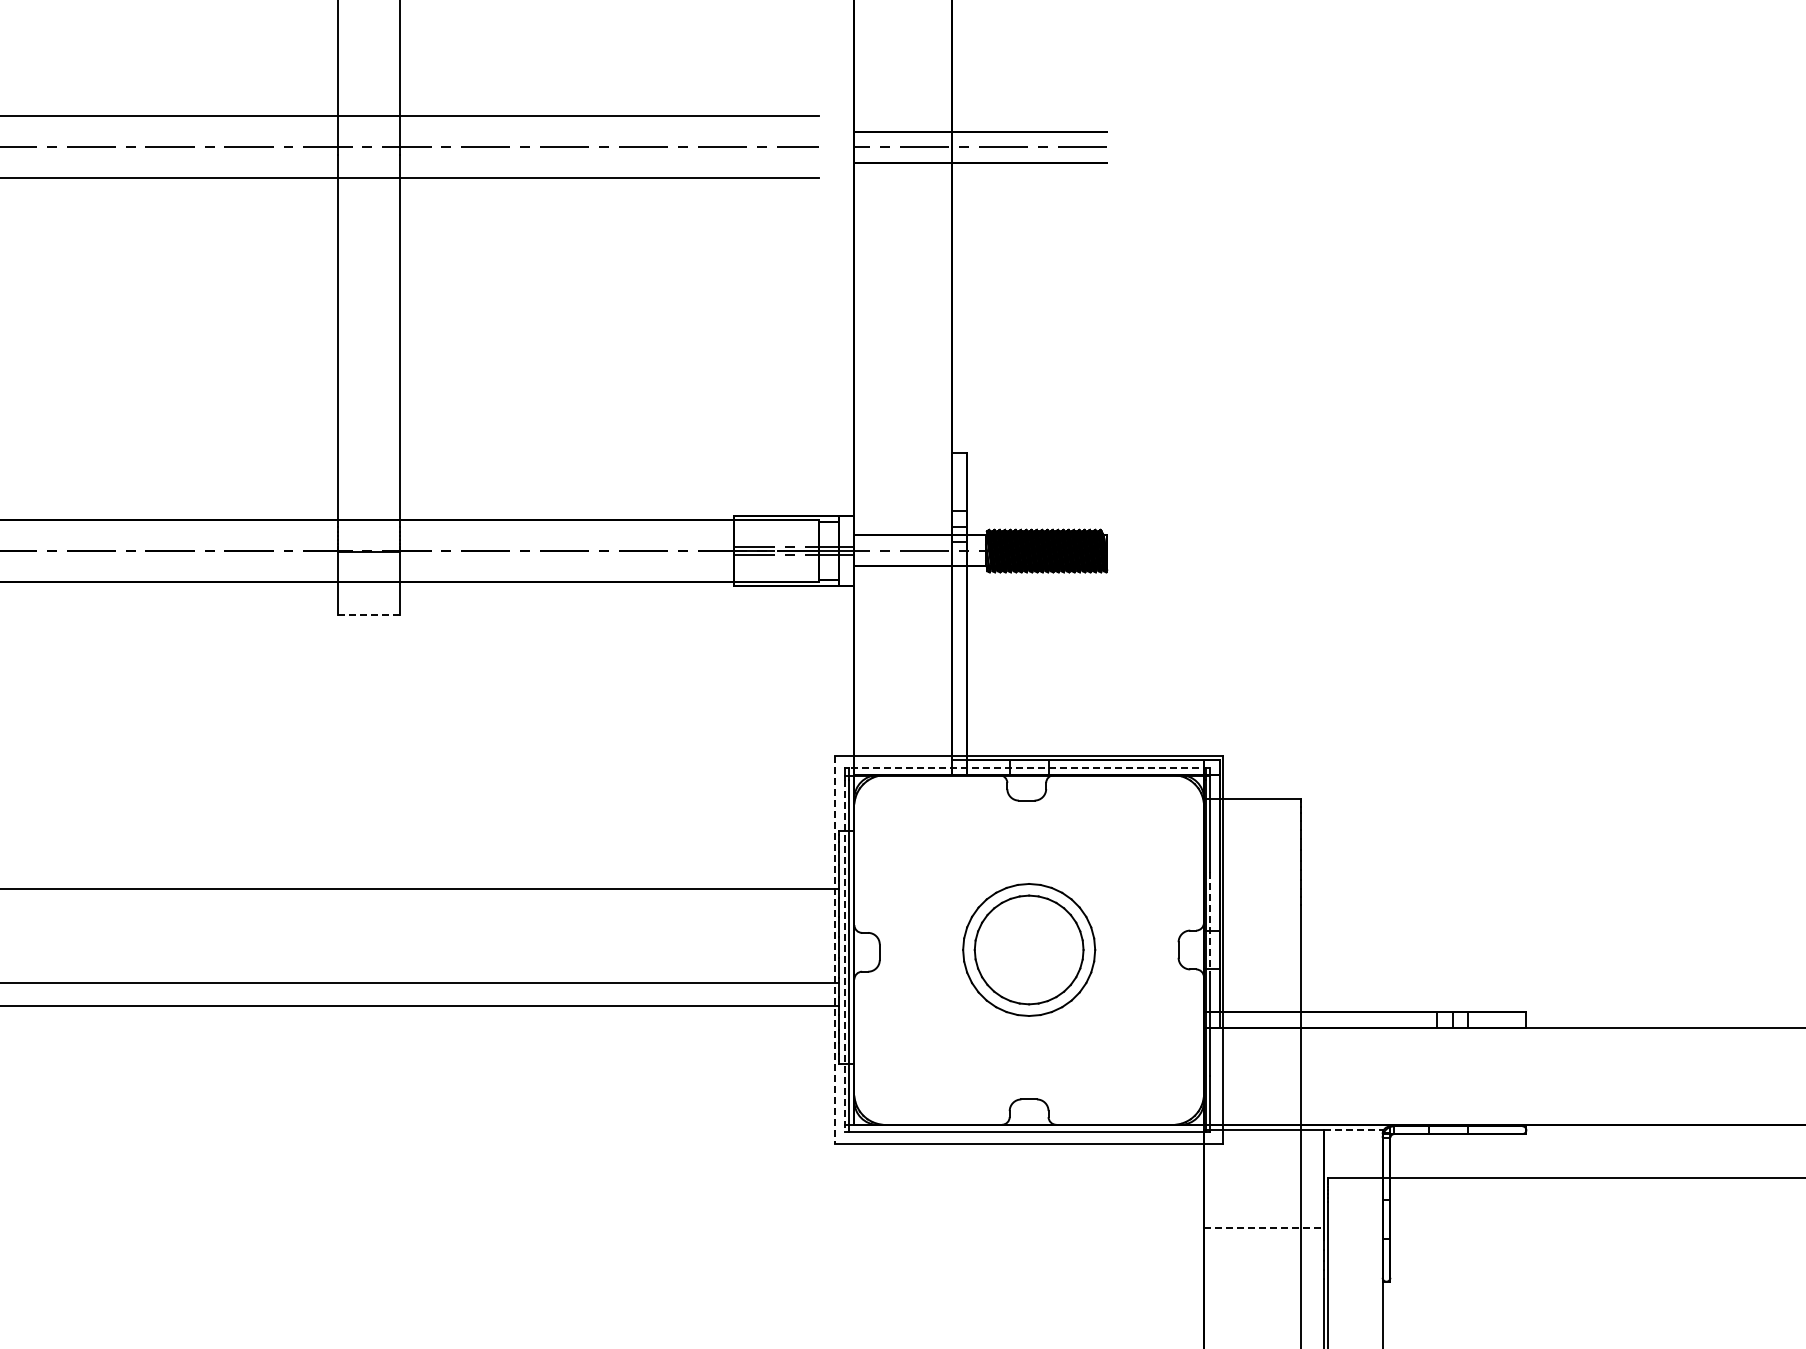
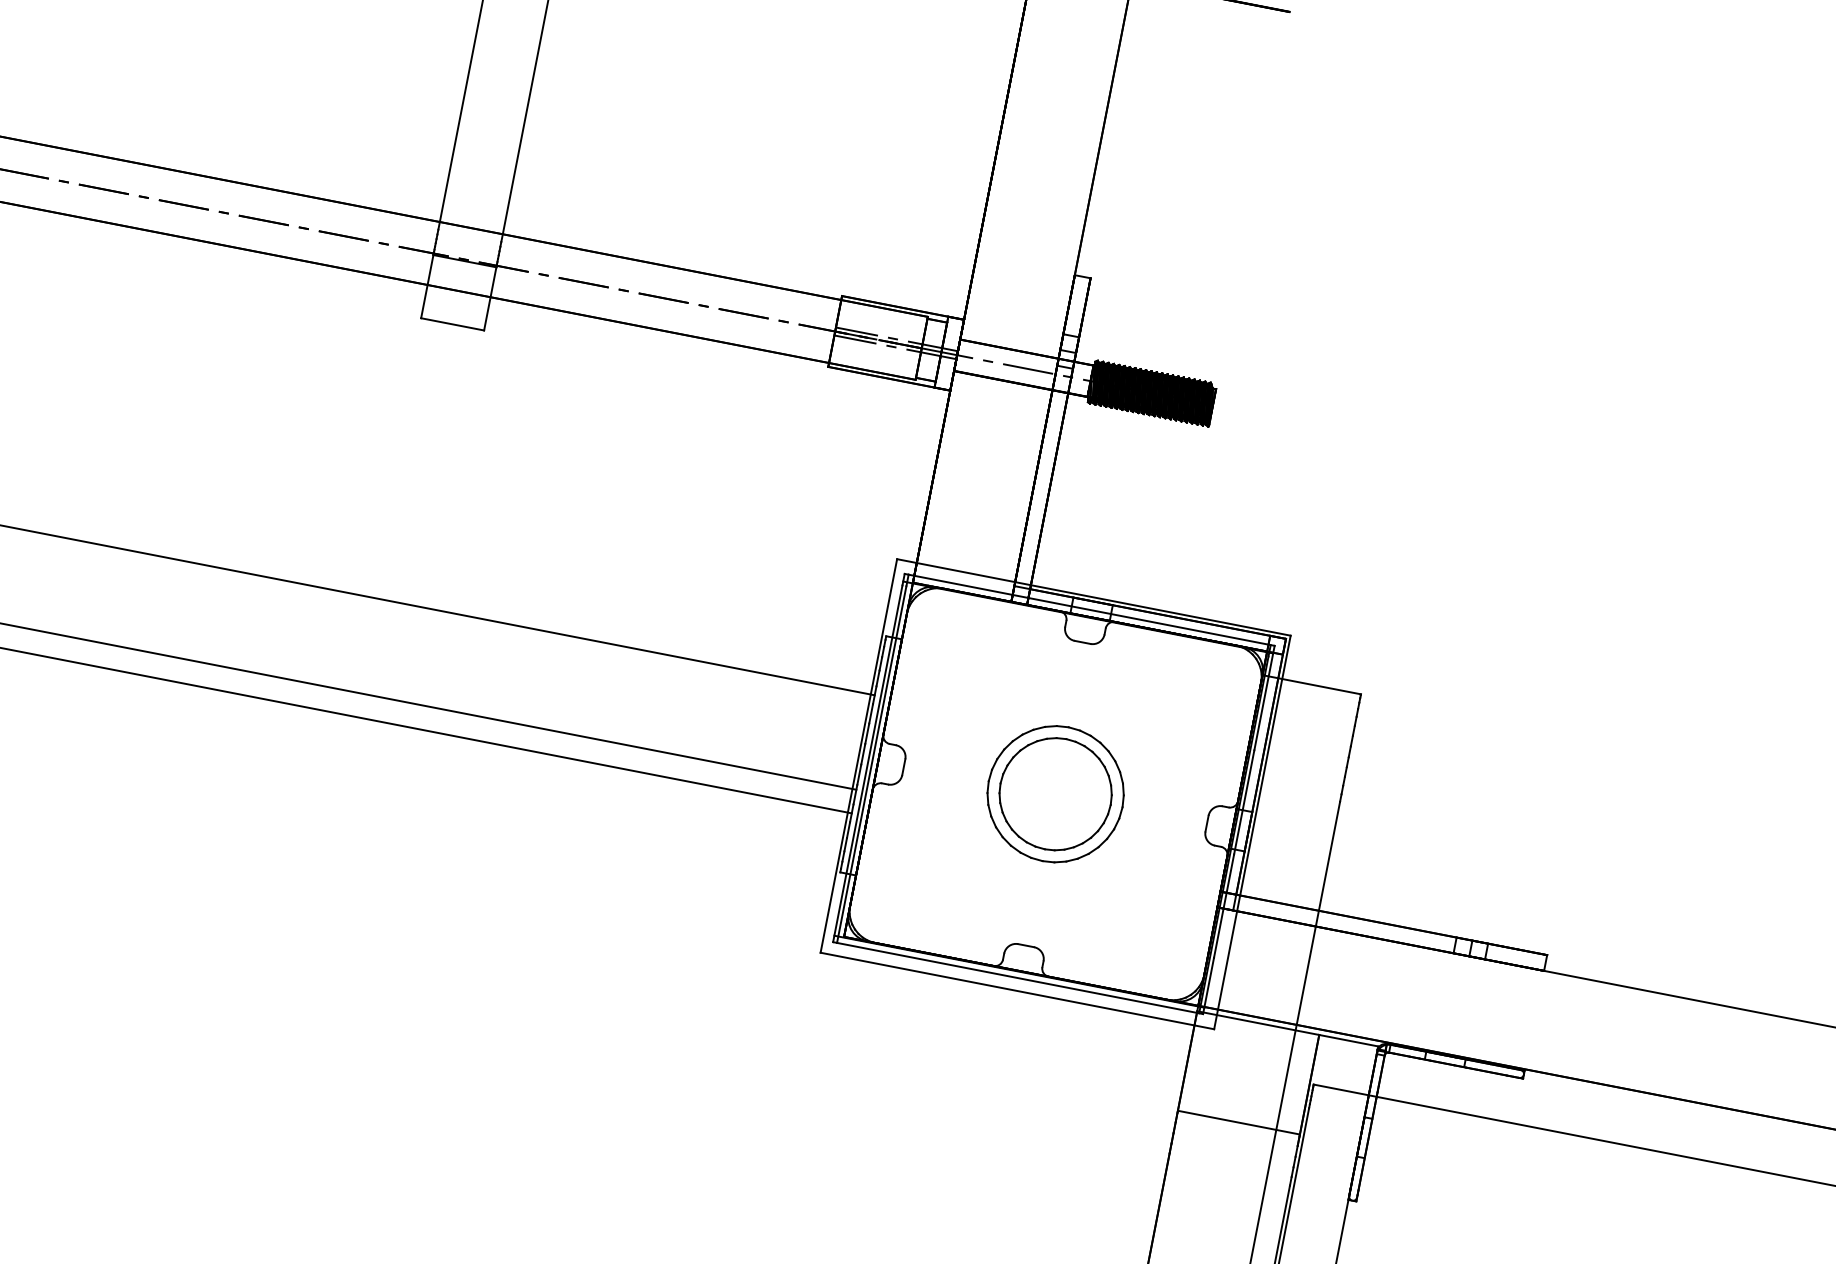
line: (368, 614) -> (452, 324), dashed -> solid
line: (1029, 768) -> (1091, 610), dashed -> solid
line: (1210, 923) -> (1244, 803), dashed -> solid
line: (834, 950) -> (858, 756), dashed -> solid
line: (844, 956) -> (867, 764), dashed -> solid
line: (1354, 1130) -> (1349, 1041), dashed -> solid
line: (1264, 1228) -> (1239, 1122), dashed -> solid

